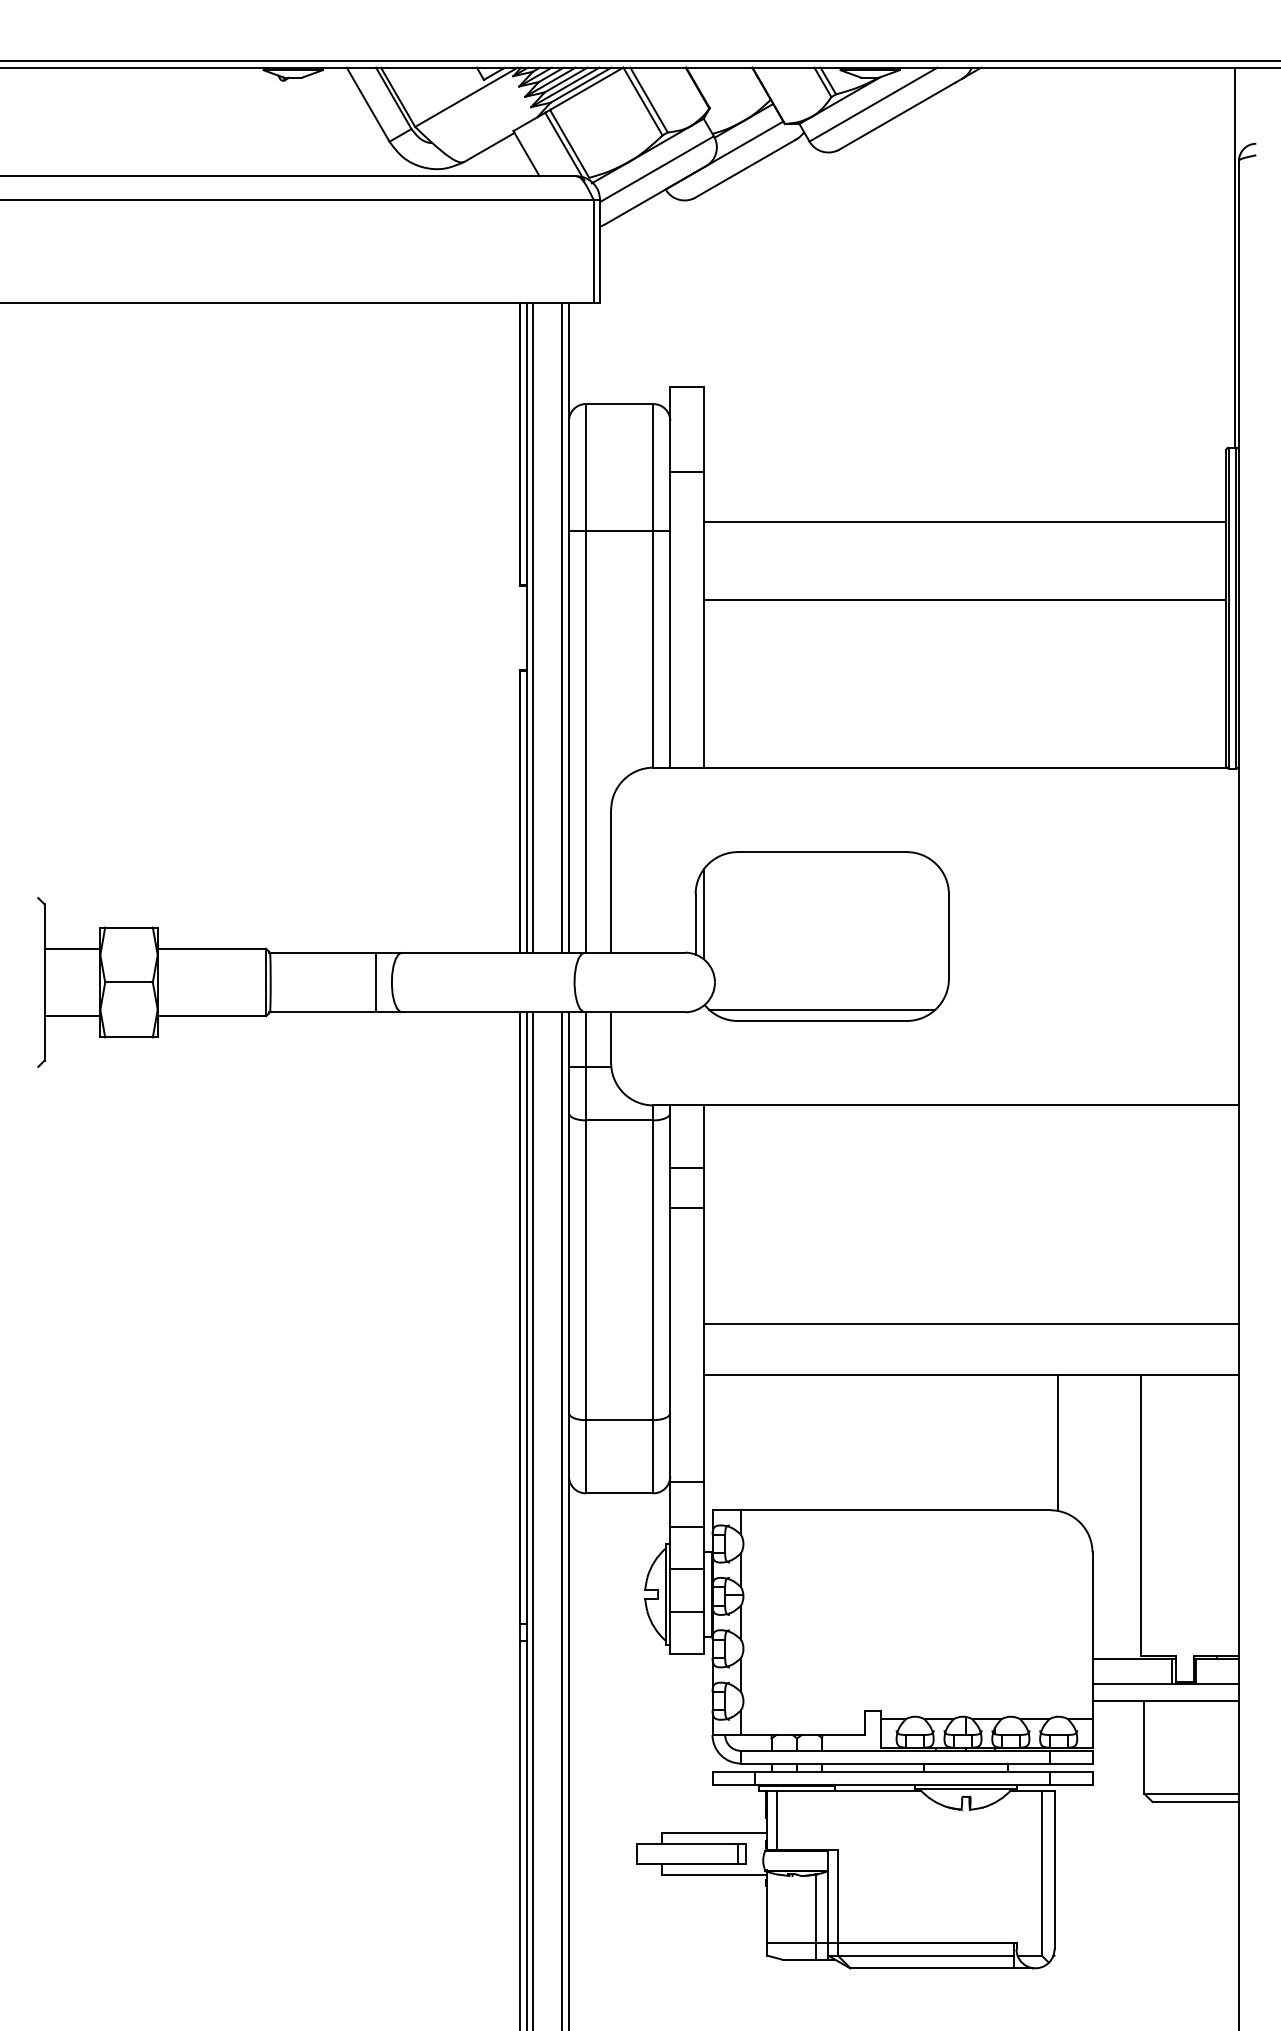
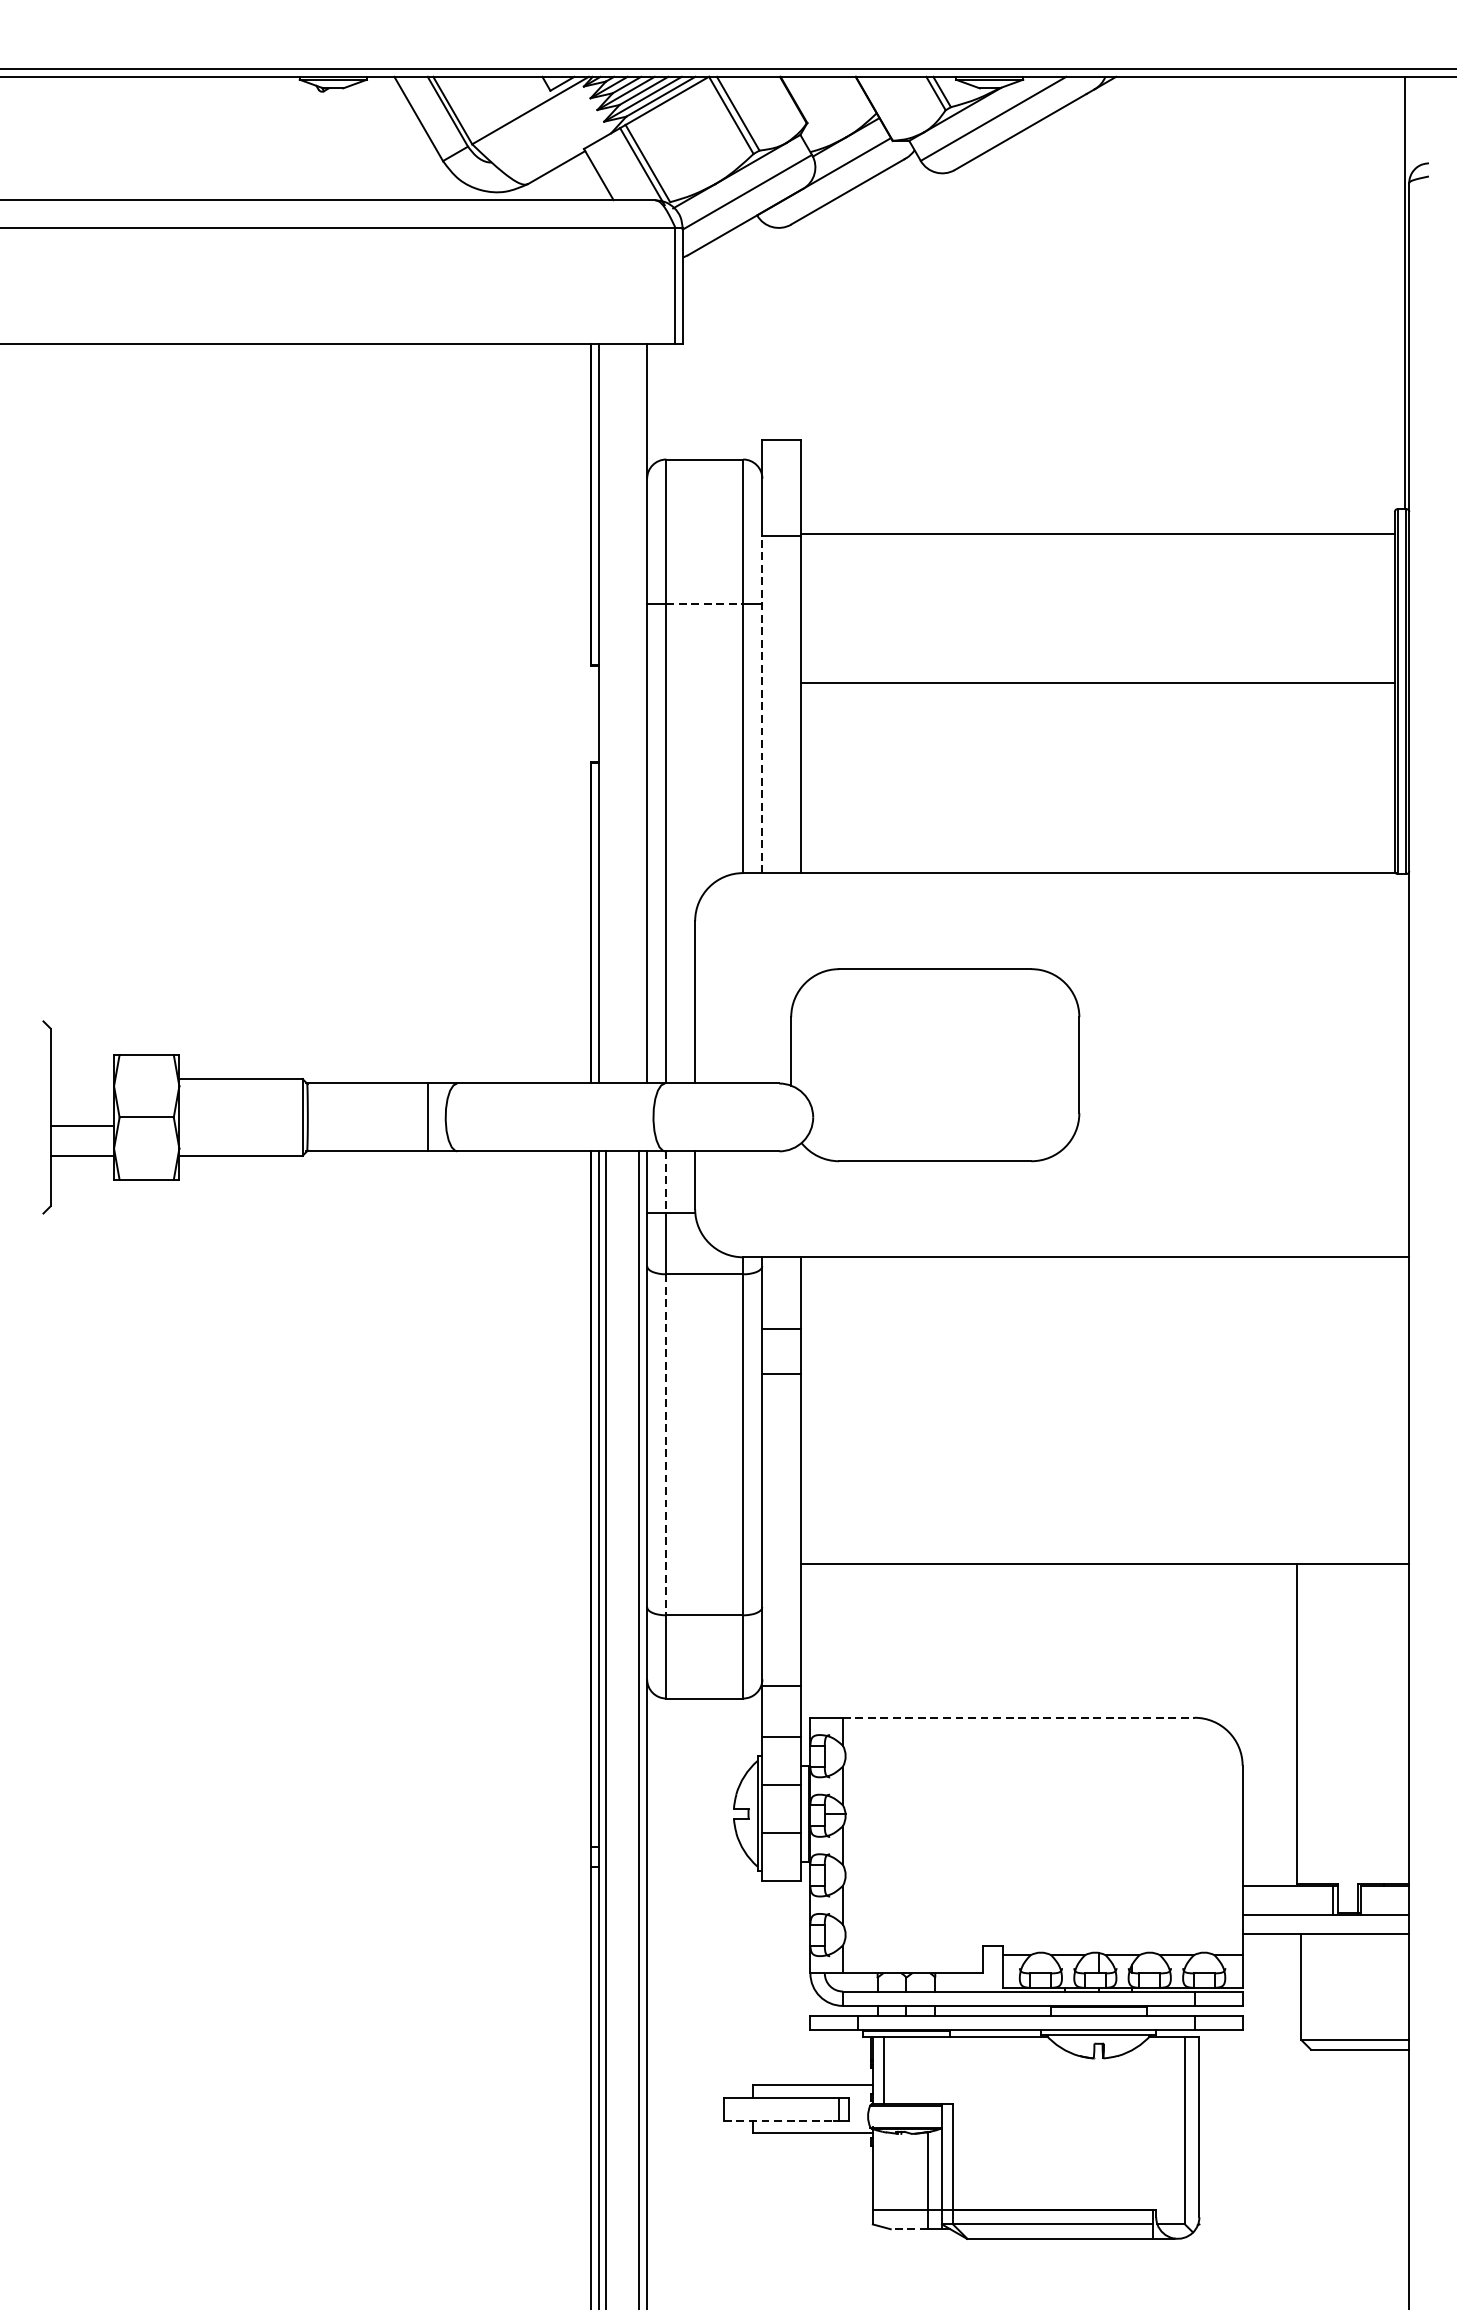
line: (965, 522) -> (1098, 533), moved
line: (619, 530) -> (704, 603), solid -> dashed
line: (670, 619) -> (762, 704), solid -> dashed
line: (532, 627) -> (605, 713), removed
line: (561, 627) -> (638, 713), removed
line: (704, 914) -> (801, 1040), removed
line: (72, 948) -> (82, 1125), moved
line: (822, 1009) -> (935, 1148), removed
line: (585, 1040) -> (665, 1183), solid -> dashed
line: (585, 1270) -> (665, 1445), solid -> dashed
line: (971, 1323) -> (1105, 1505), removed
line: (1058, 1442) -> (1203, 1640), removed
line: (895, 1510) -> (1018, 1718), solid -> dashed
line: (685, 1864) -> (779, 2120), solid -> dashed
line: (798, 1959) -> (908, 2228), solid -> dashed

